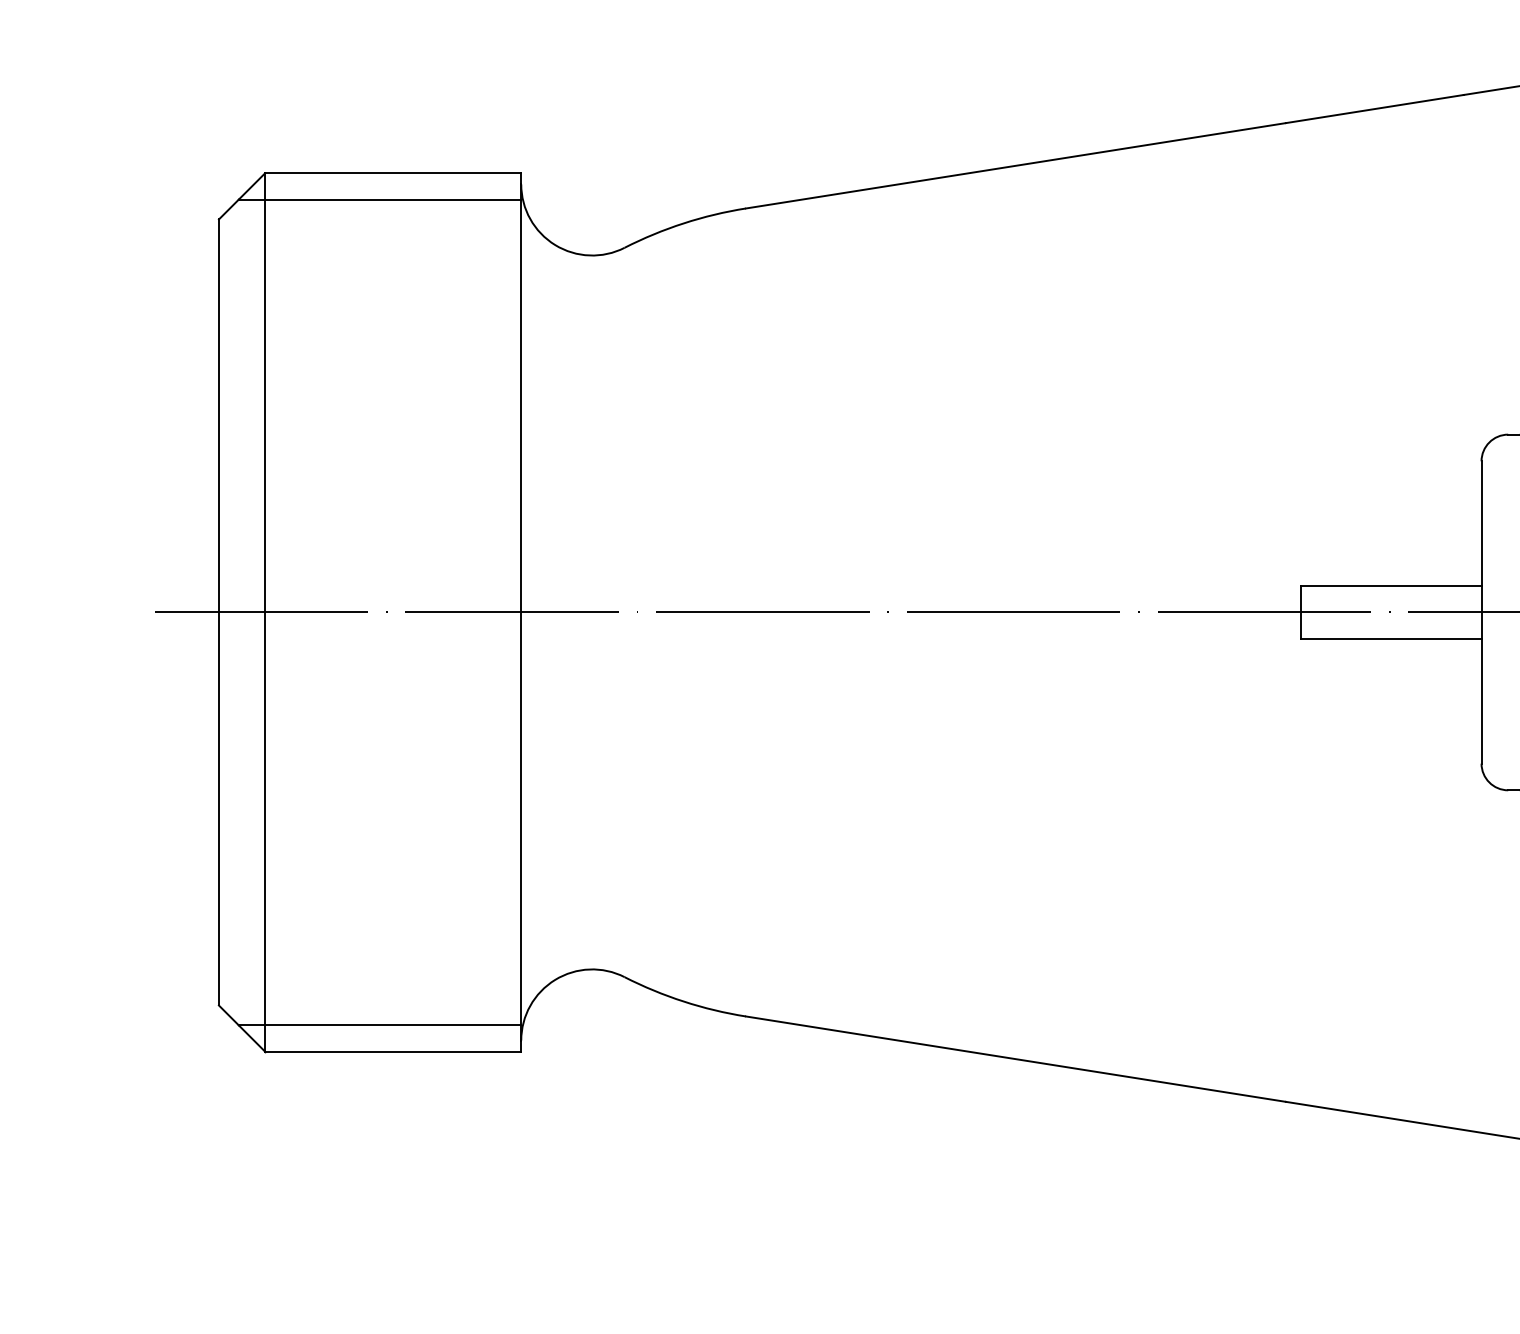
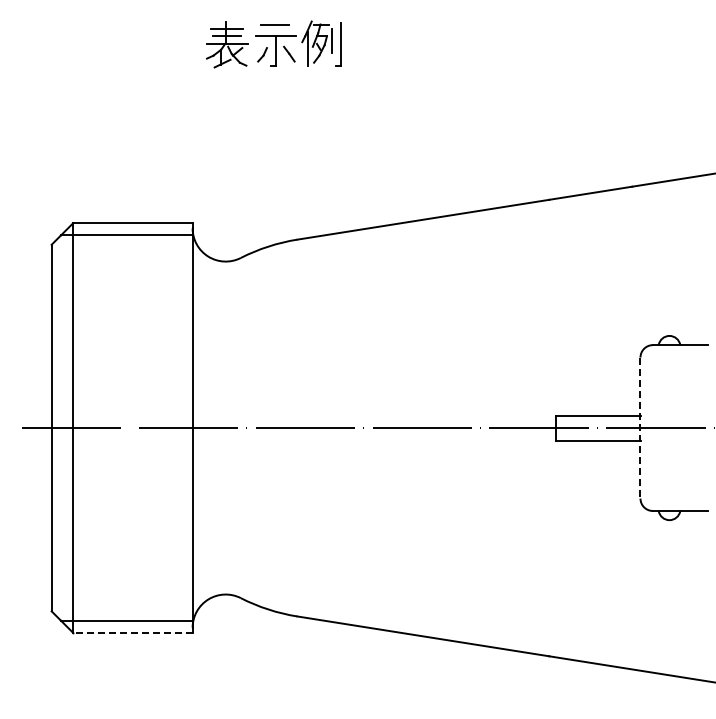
line: (1481, 613) -> (640, 428), solid -> dashed
line: (392, 1050) -> (132, 632), solid -> dashed

